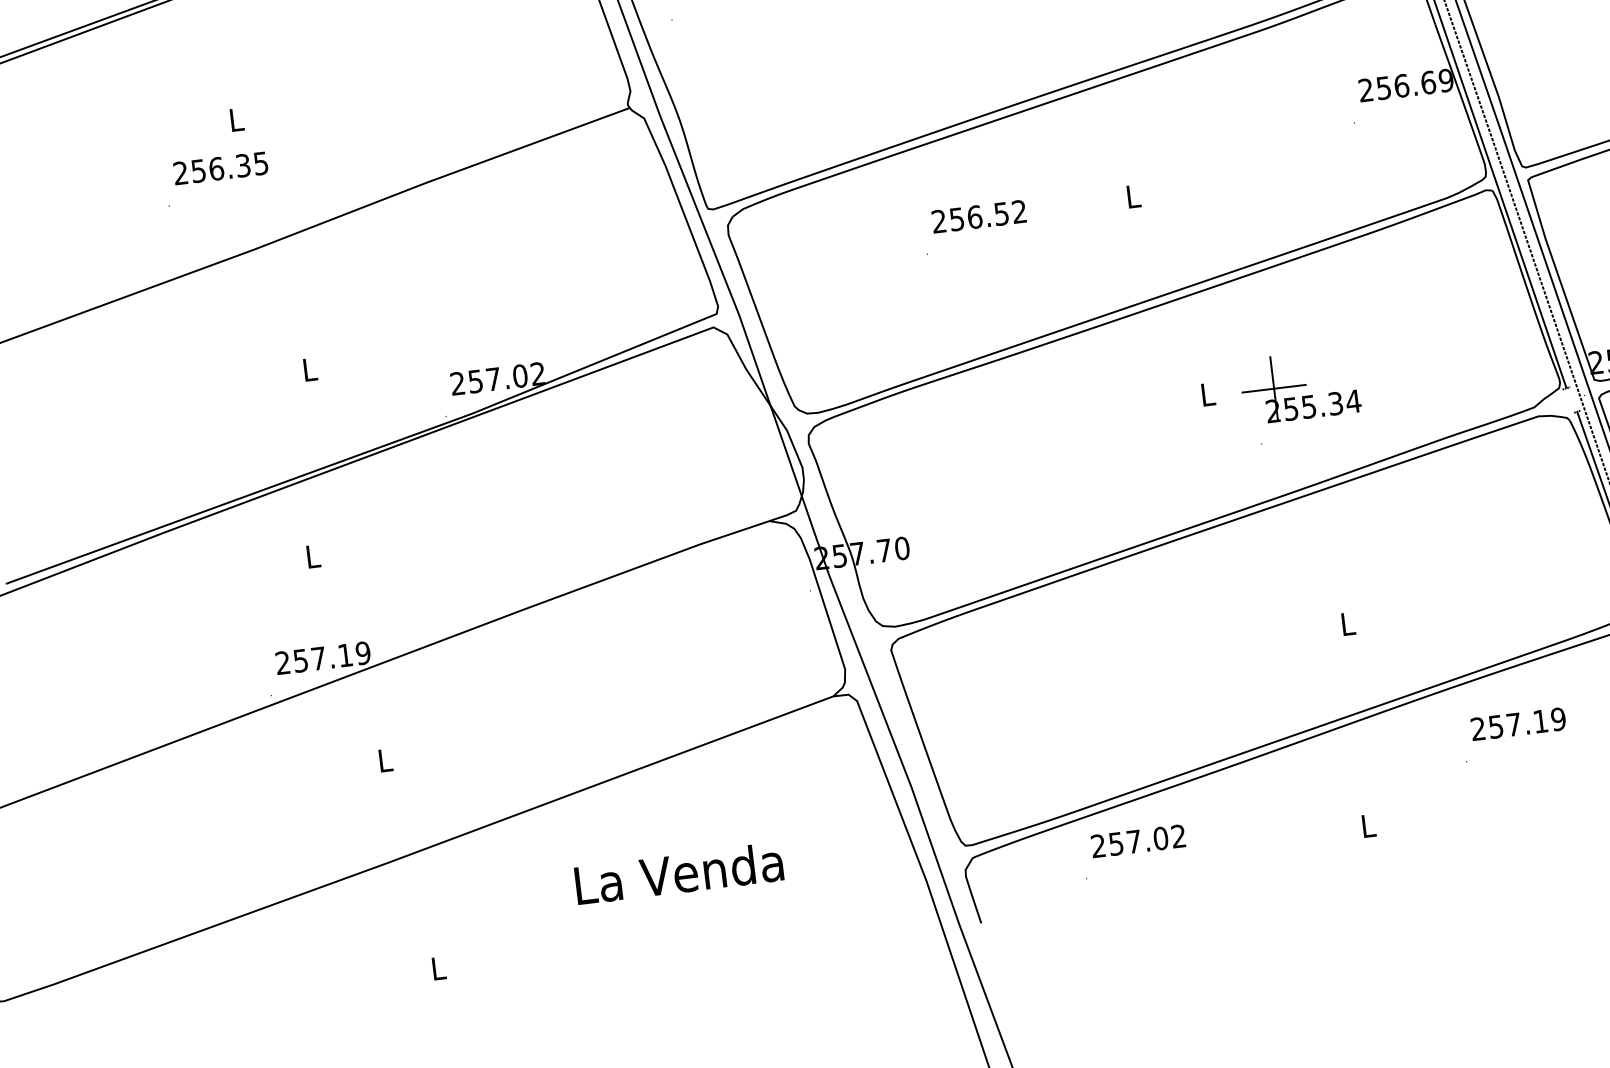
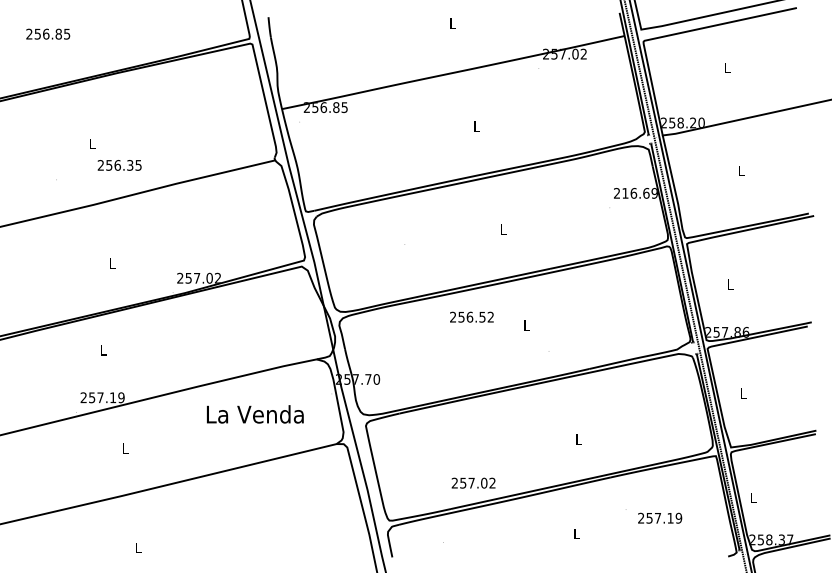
text: (1384, 88) -> (625, 193), 256.69 -> 216.69
text: (220, 168) -> (119, 165), moved
text: (978, 215) -> (471, 316), moved
part: (1301, 385) -> (570, 326), removed
text: (1519, 722) -> (660, 517), moved
text: (1137, 839) -> (473, 482), moved
text: (679, 873) -> (255, 414), moved

